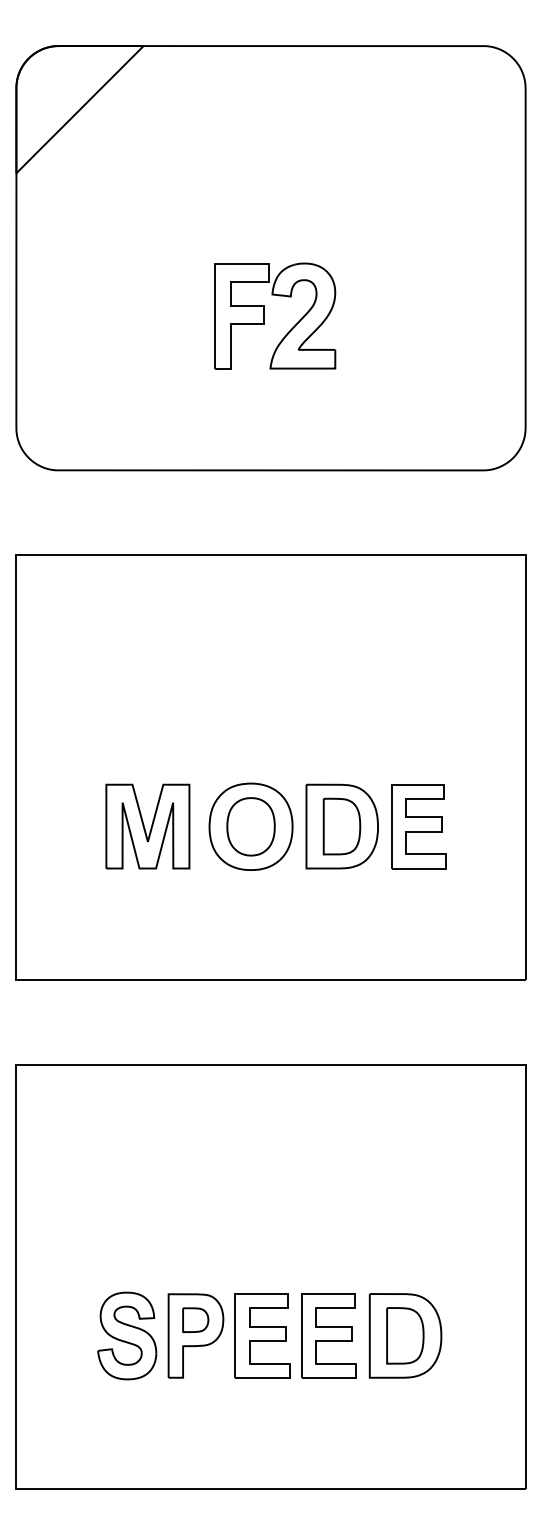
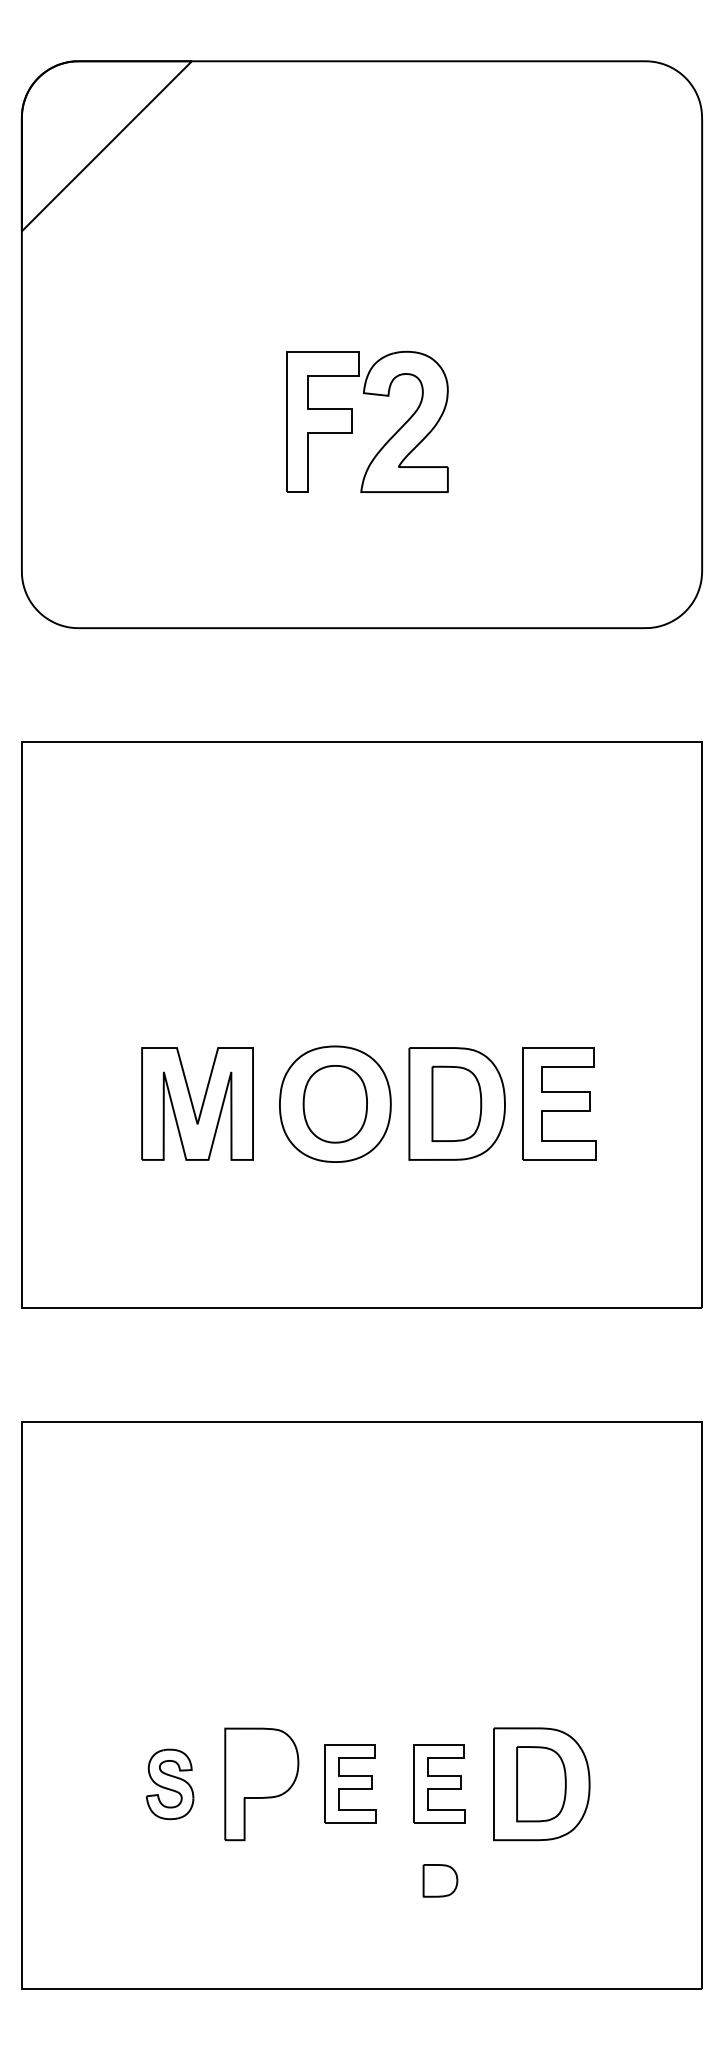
part: (195, 1319) -> (440, 1879), moved
part: (127, 1335) -> (170, 1783), size x0.6
part: (262, 1335) -> (350, 1783), size x0.7
part: (328, 1335) -> (438, 1783), size x0.7

